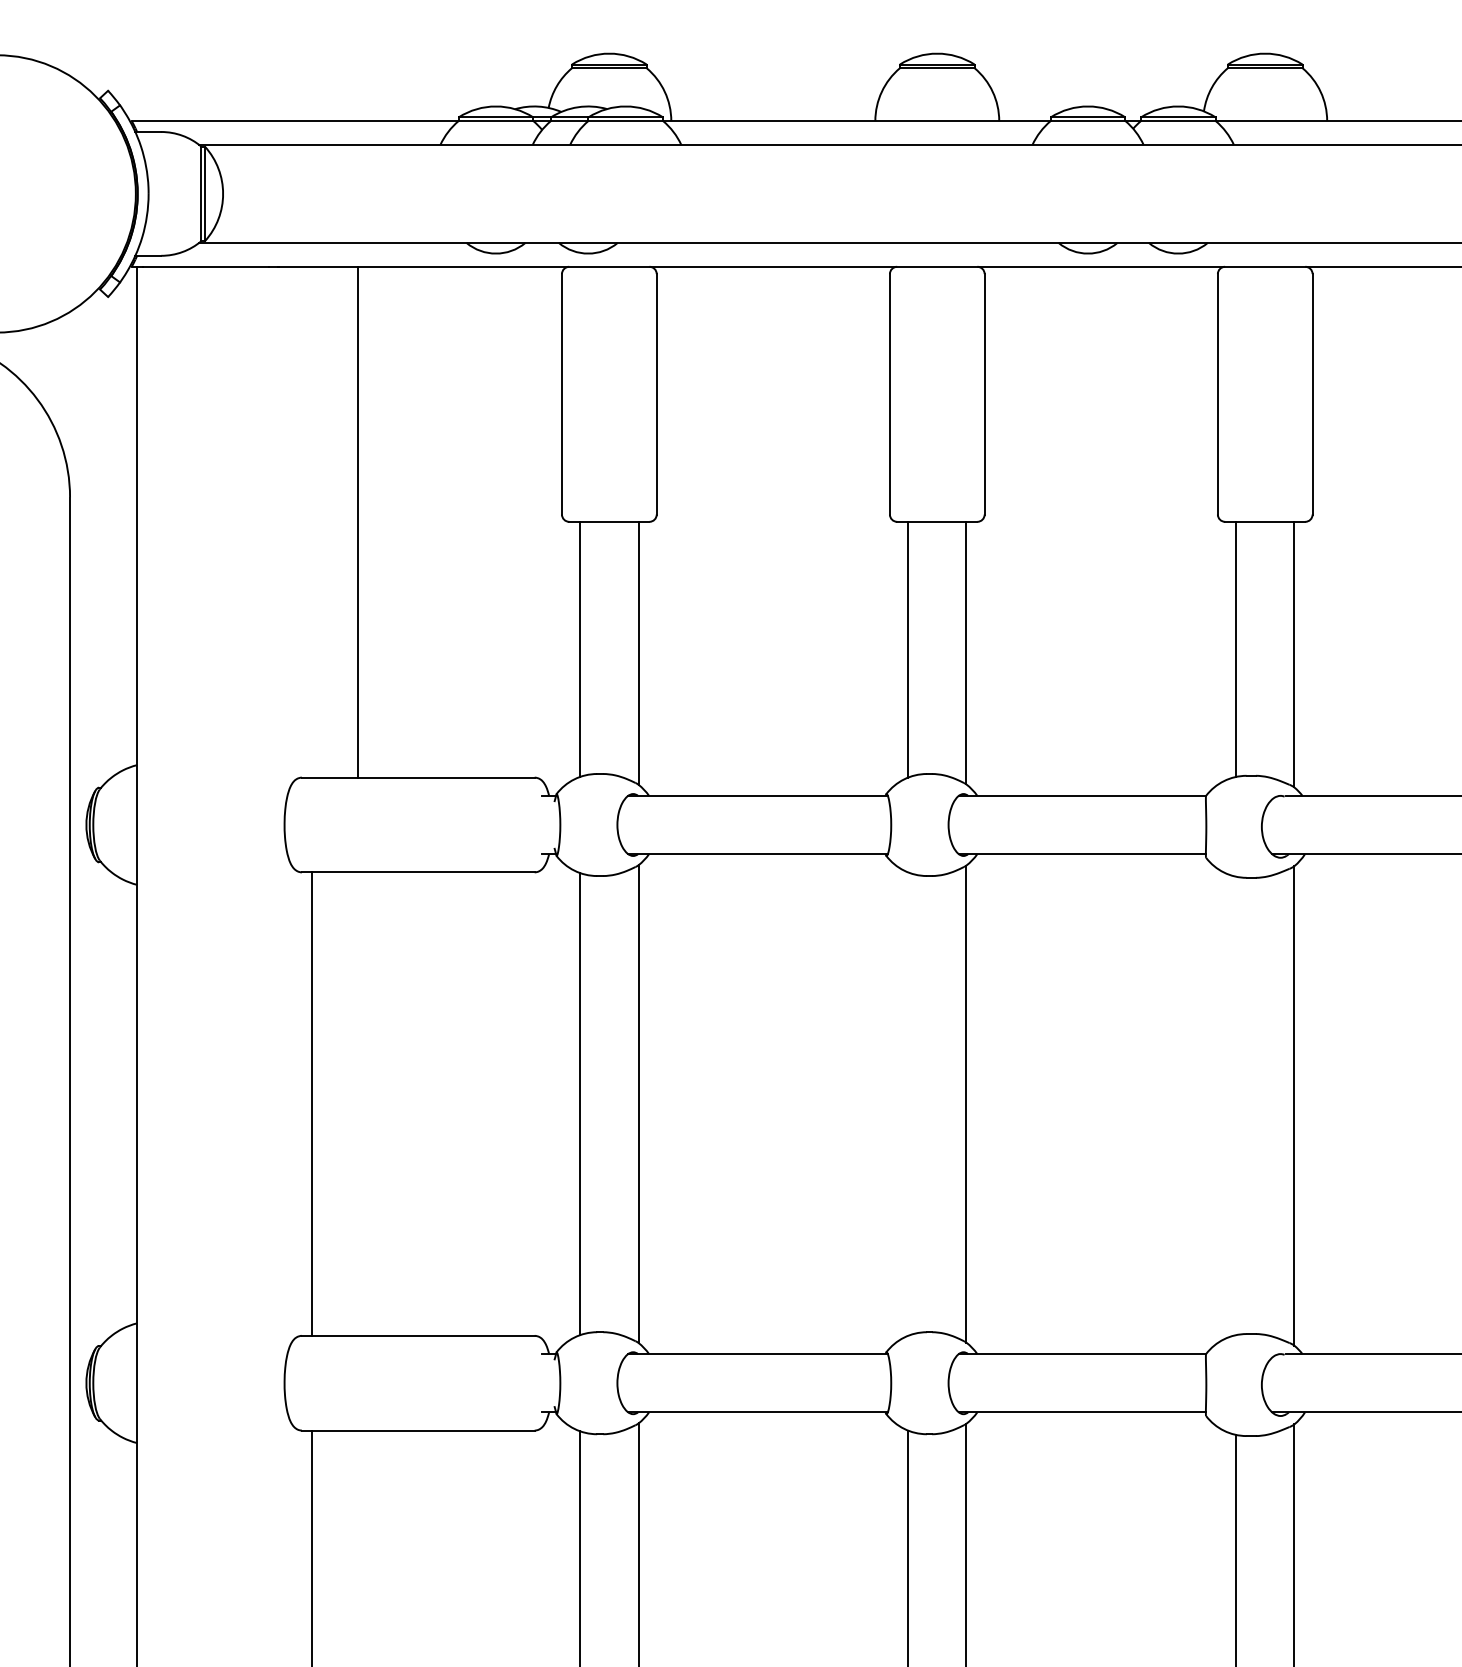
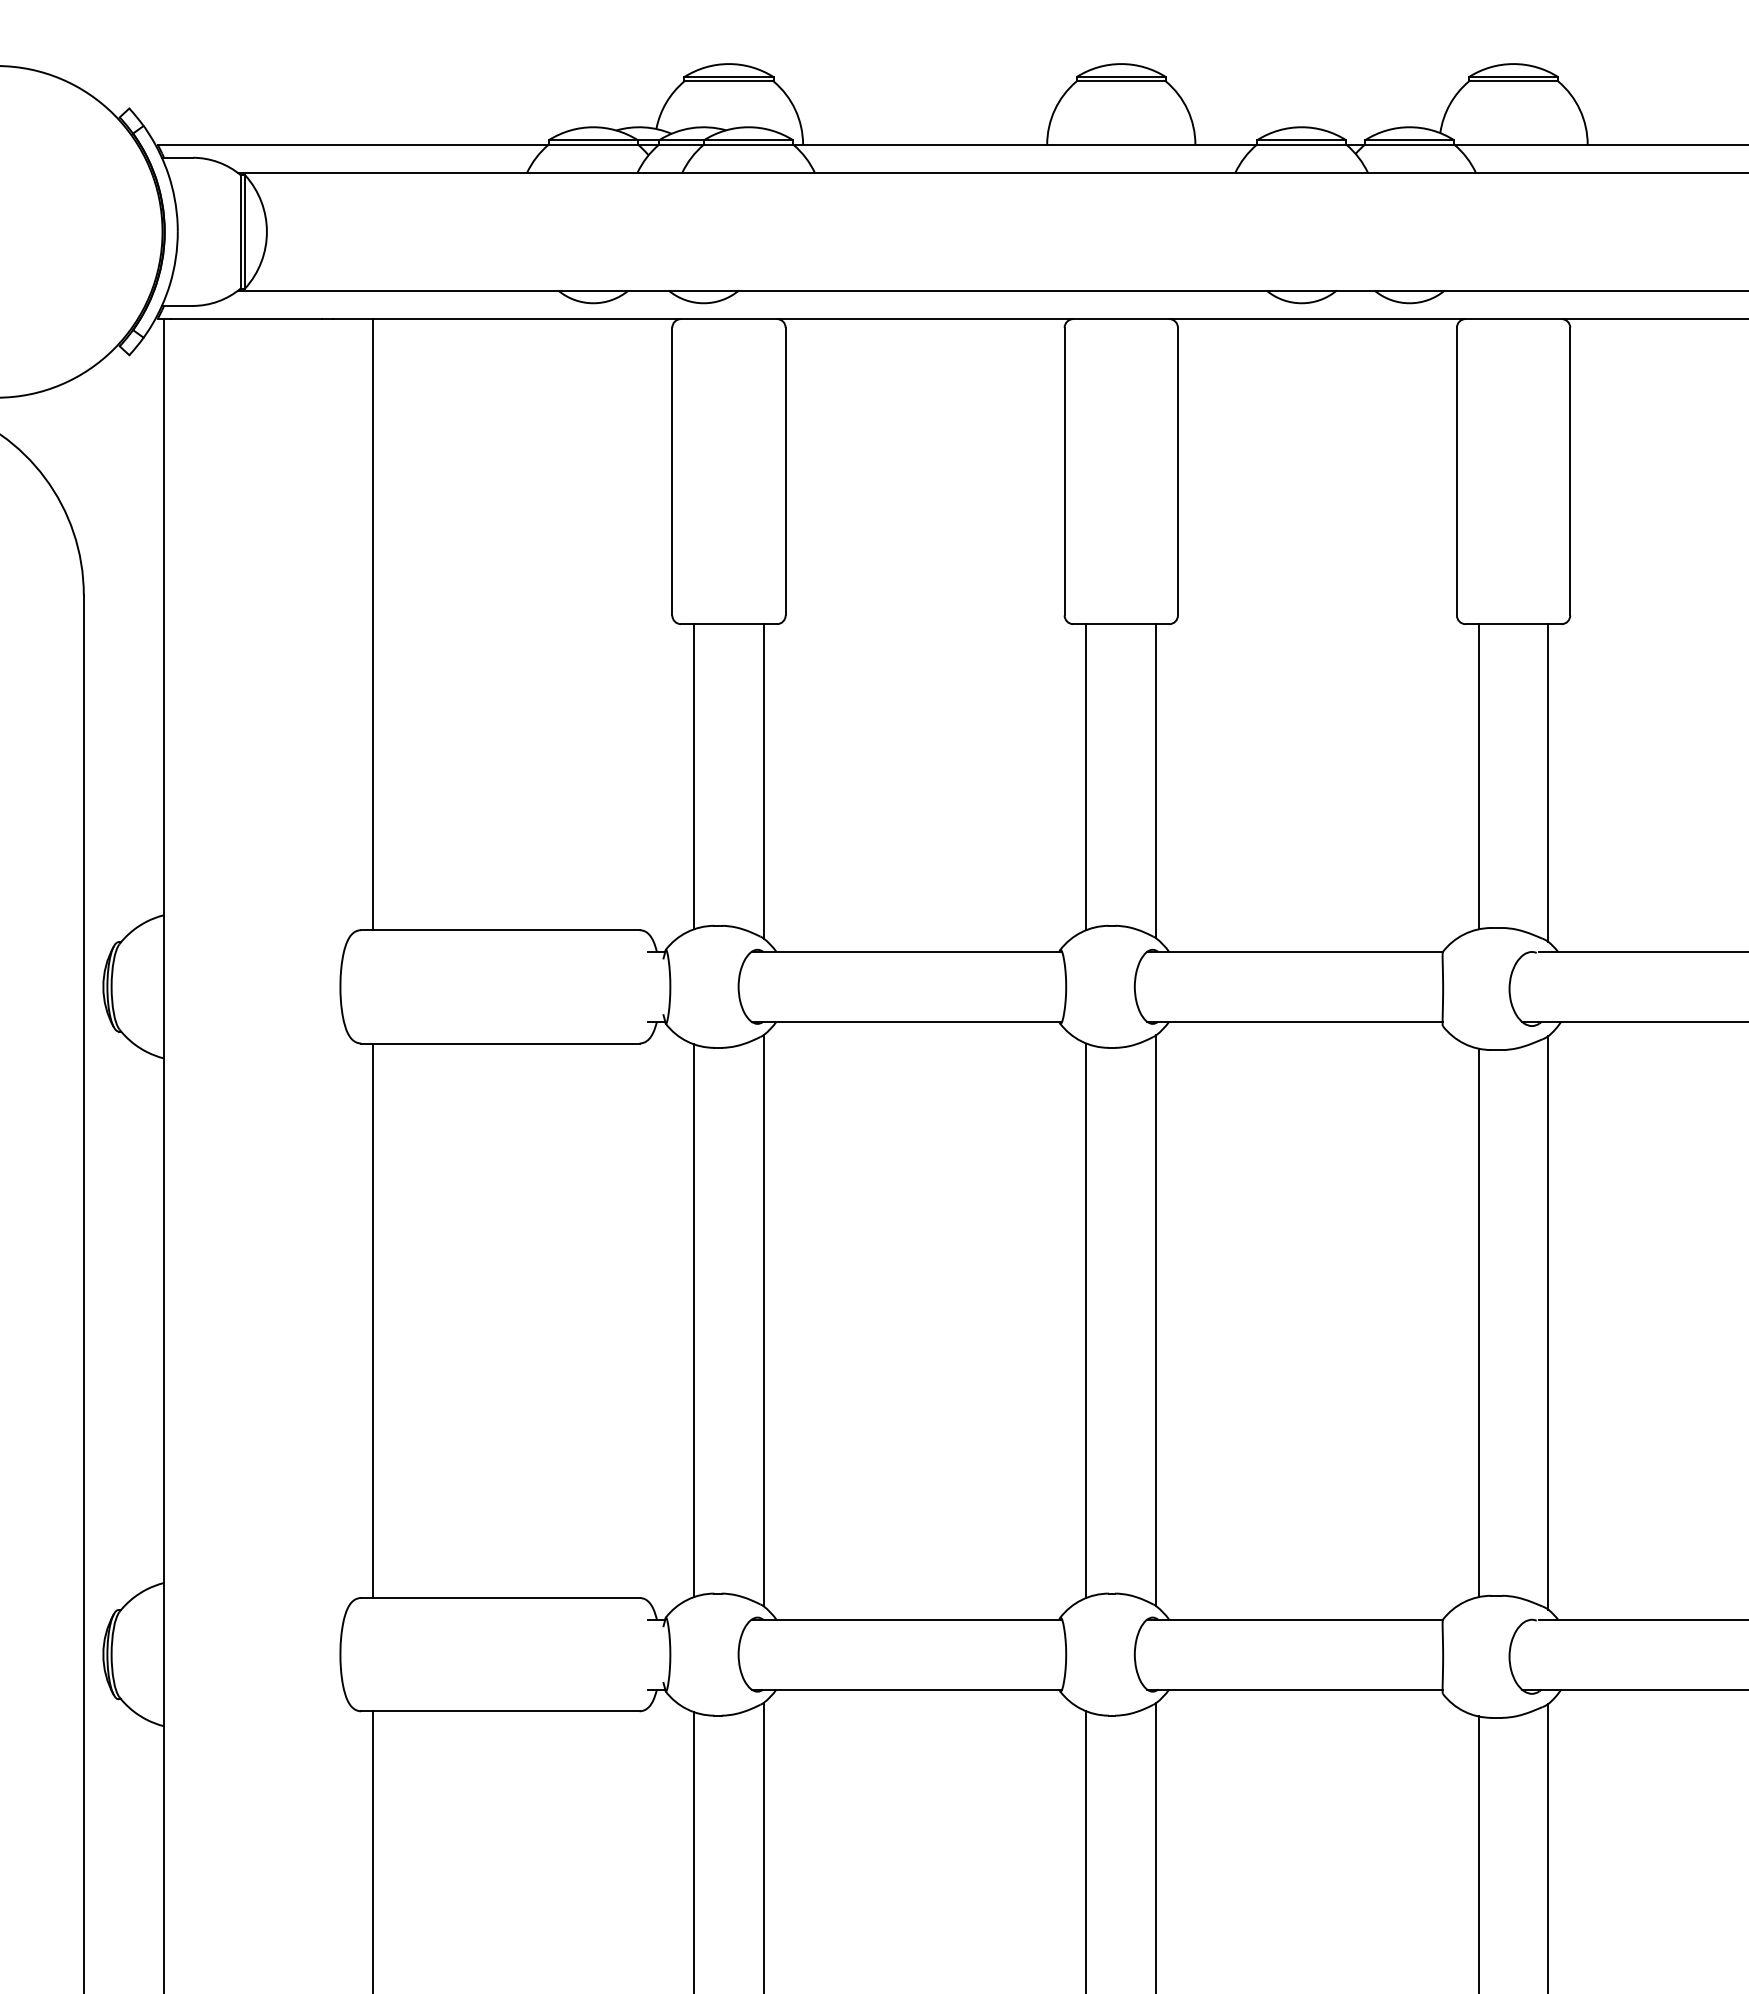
line: (357, 521) -> (372, 623), moved
line: (908, 1103) -> (1086, 1320), added
line: (1236, 1105) -> (1479, 1322), added

